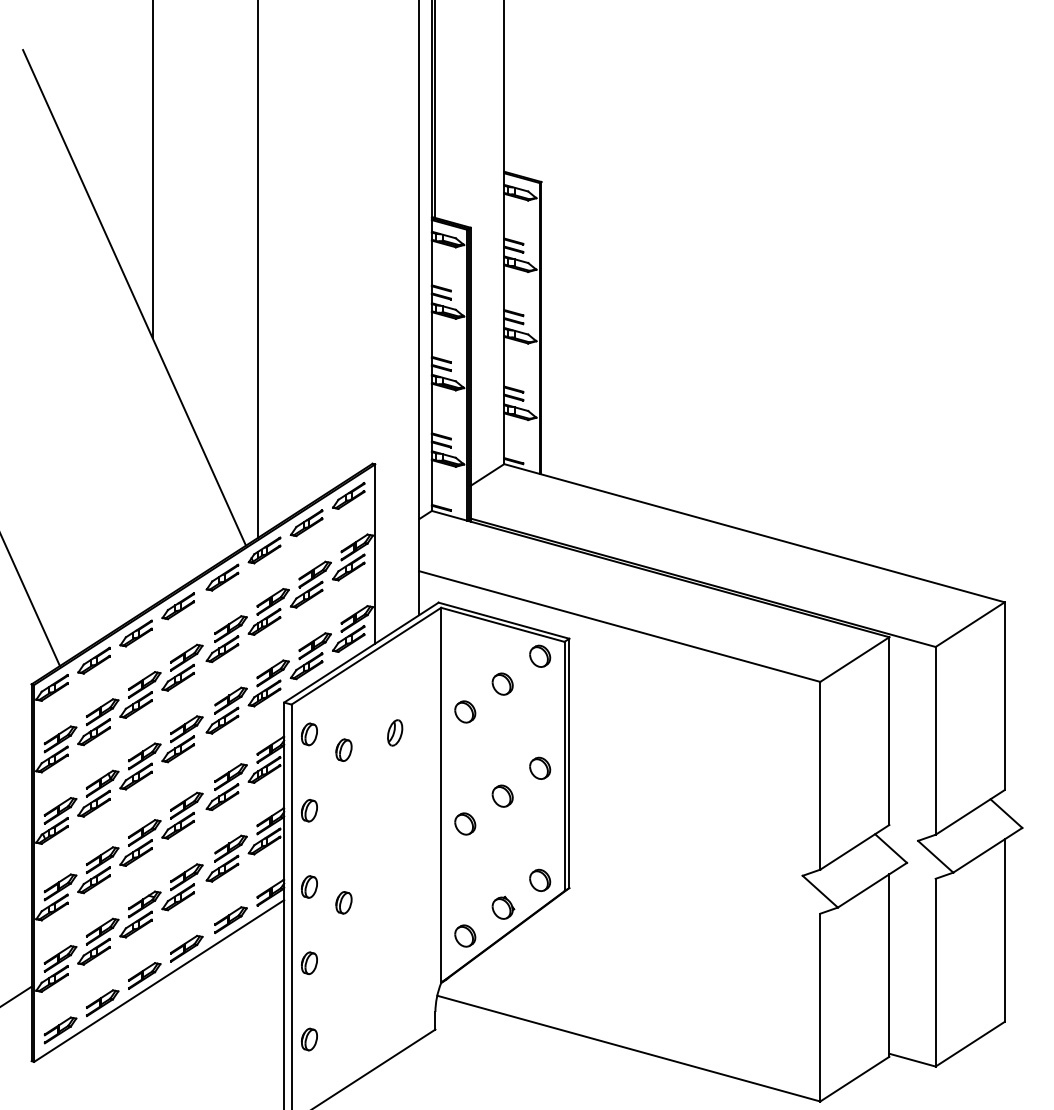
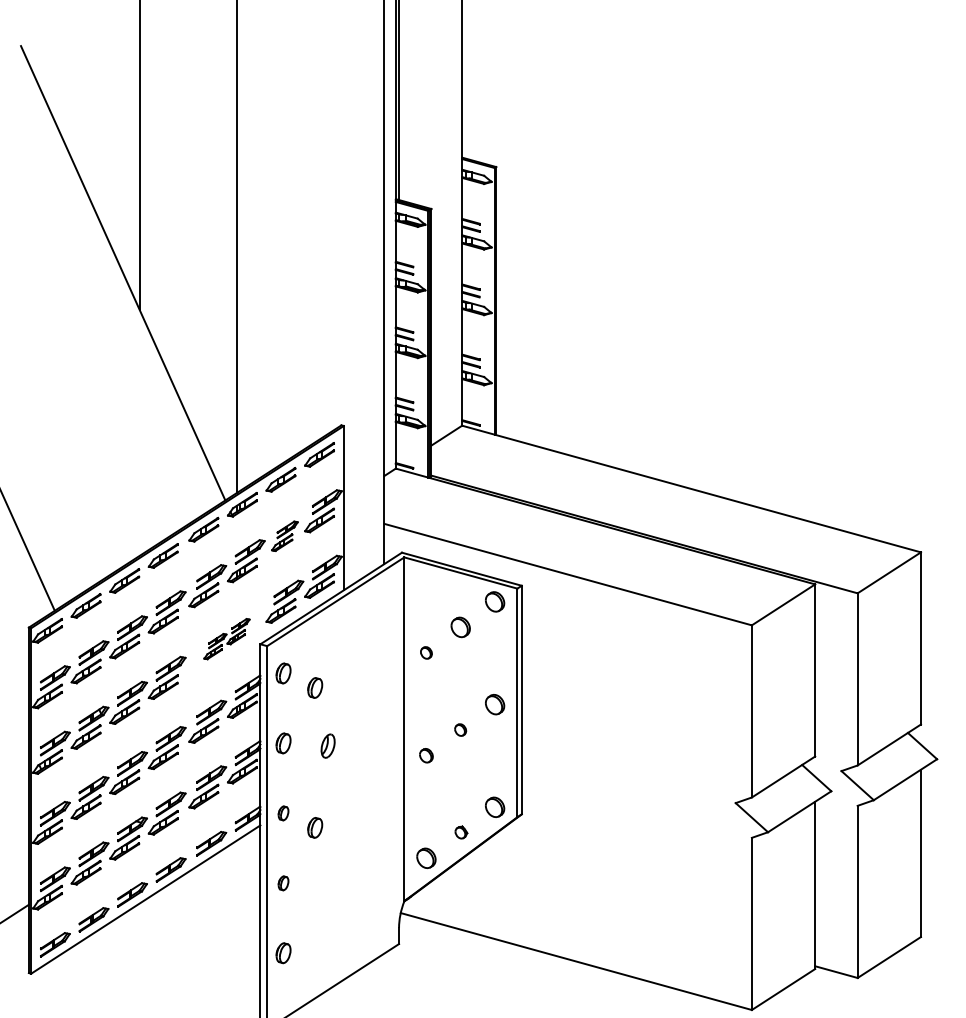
part: (310, 584) -> (284, 536), size x0.7
part: (247, 696) -> (226, 638), size x0.6
part: (465, 711) -> (426, 652), size x0.6
part: (394, 732) -> (327, 745), moved
part: (502, 795) -> (460, 729), size x0.6
part: (465, 823) -> (426, 755), size x0.7
part: (309, 887) -> (283, 813), size x0.7
part: (503, 907) -> (461, 832), size x0.6
part: (309, 963) -> (283, 883), size x0.7

